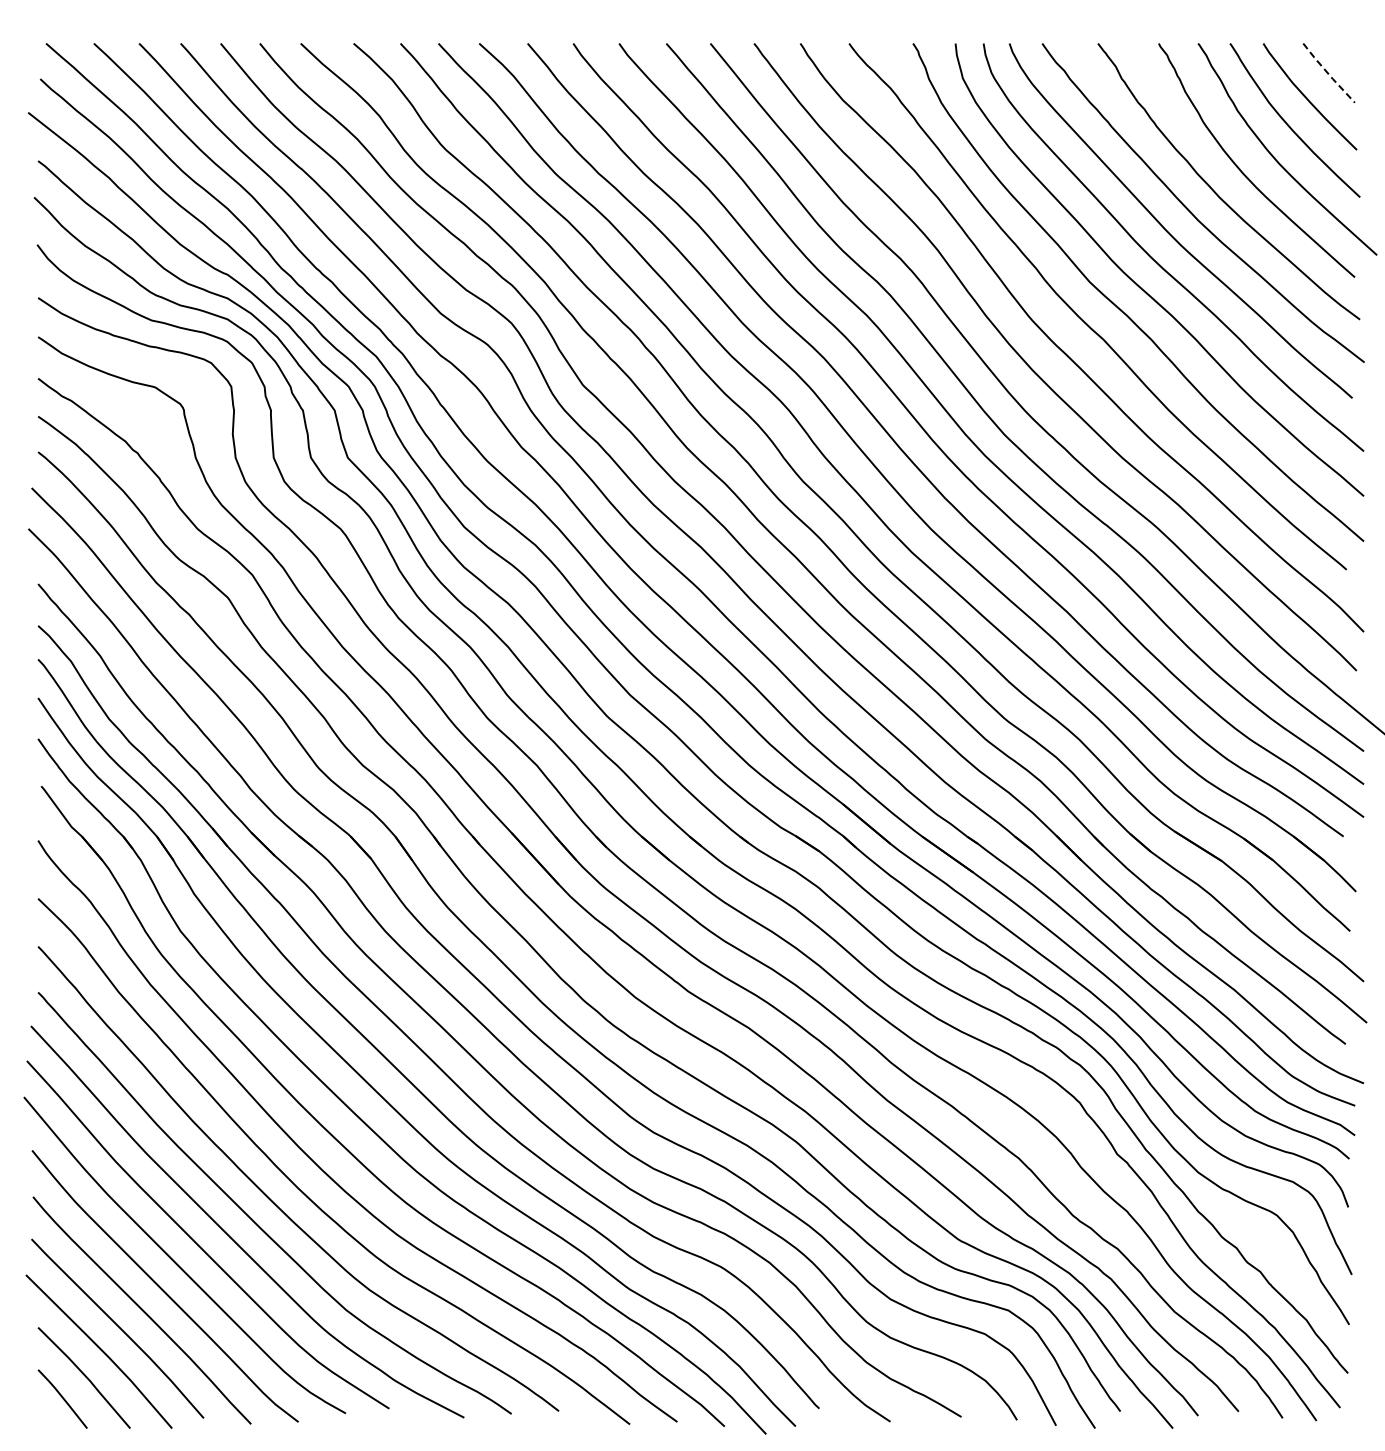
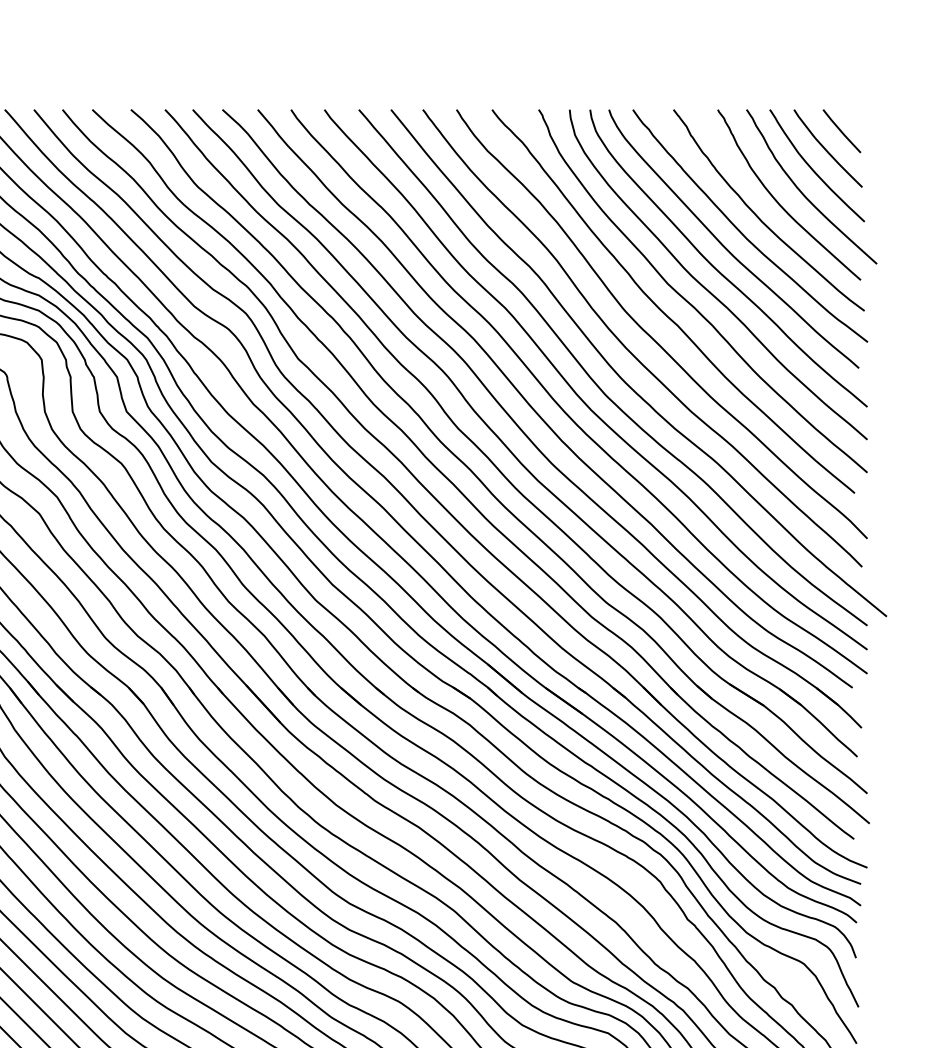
line: (1328, 73) -> (841, 131), dashed -> solid

